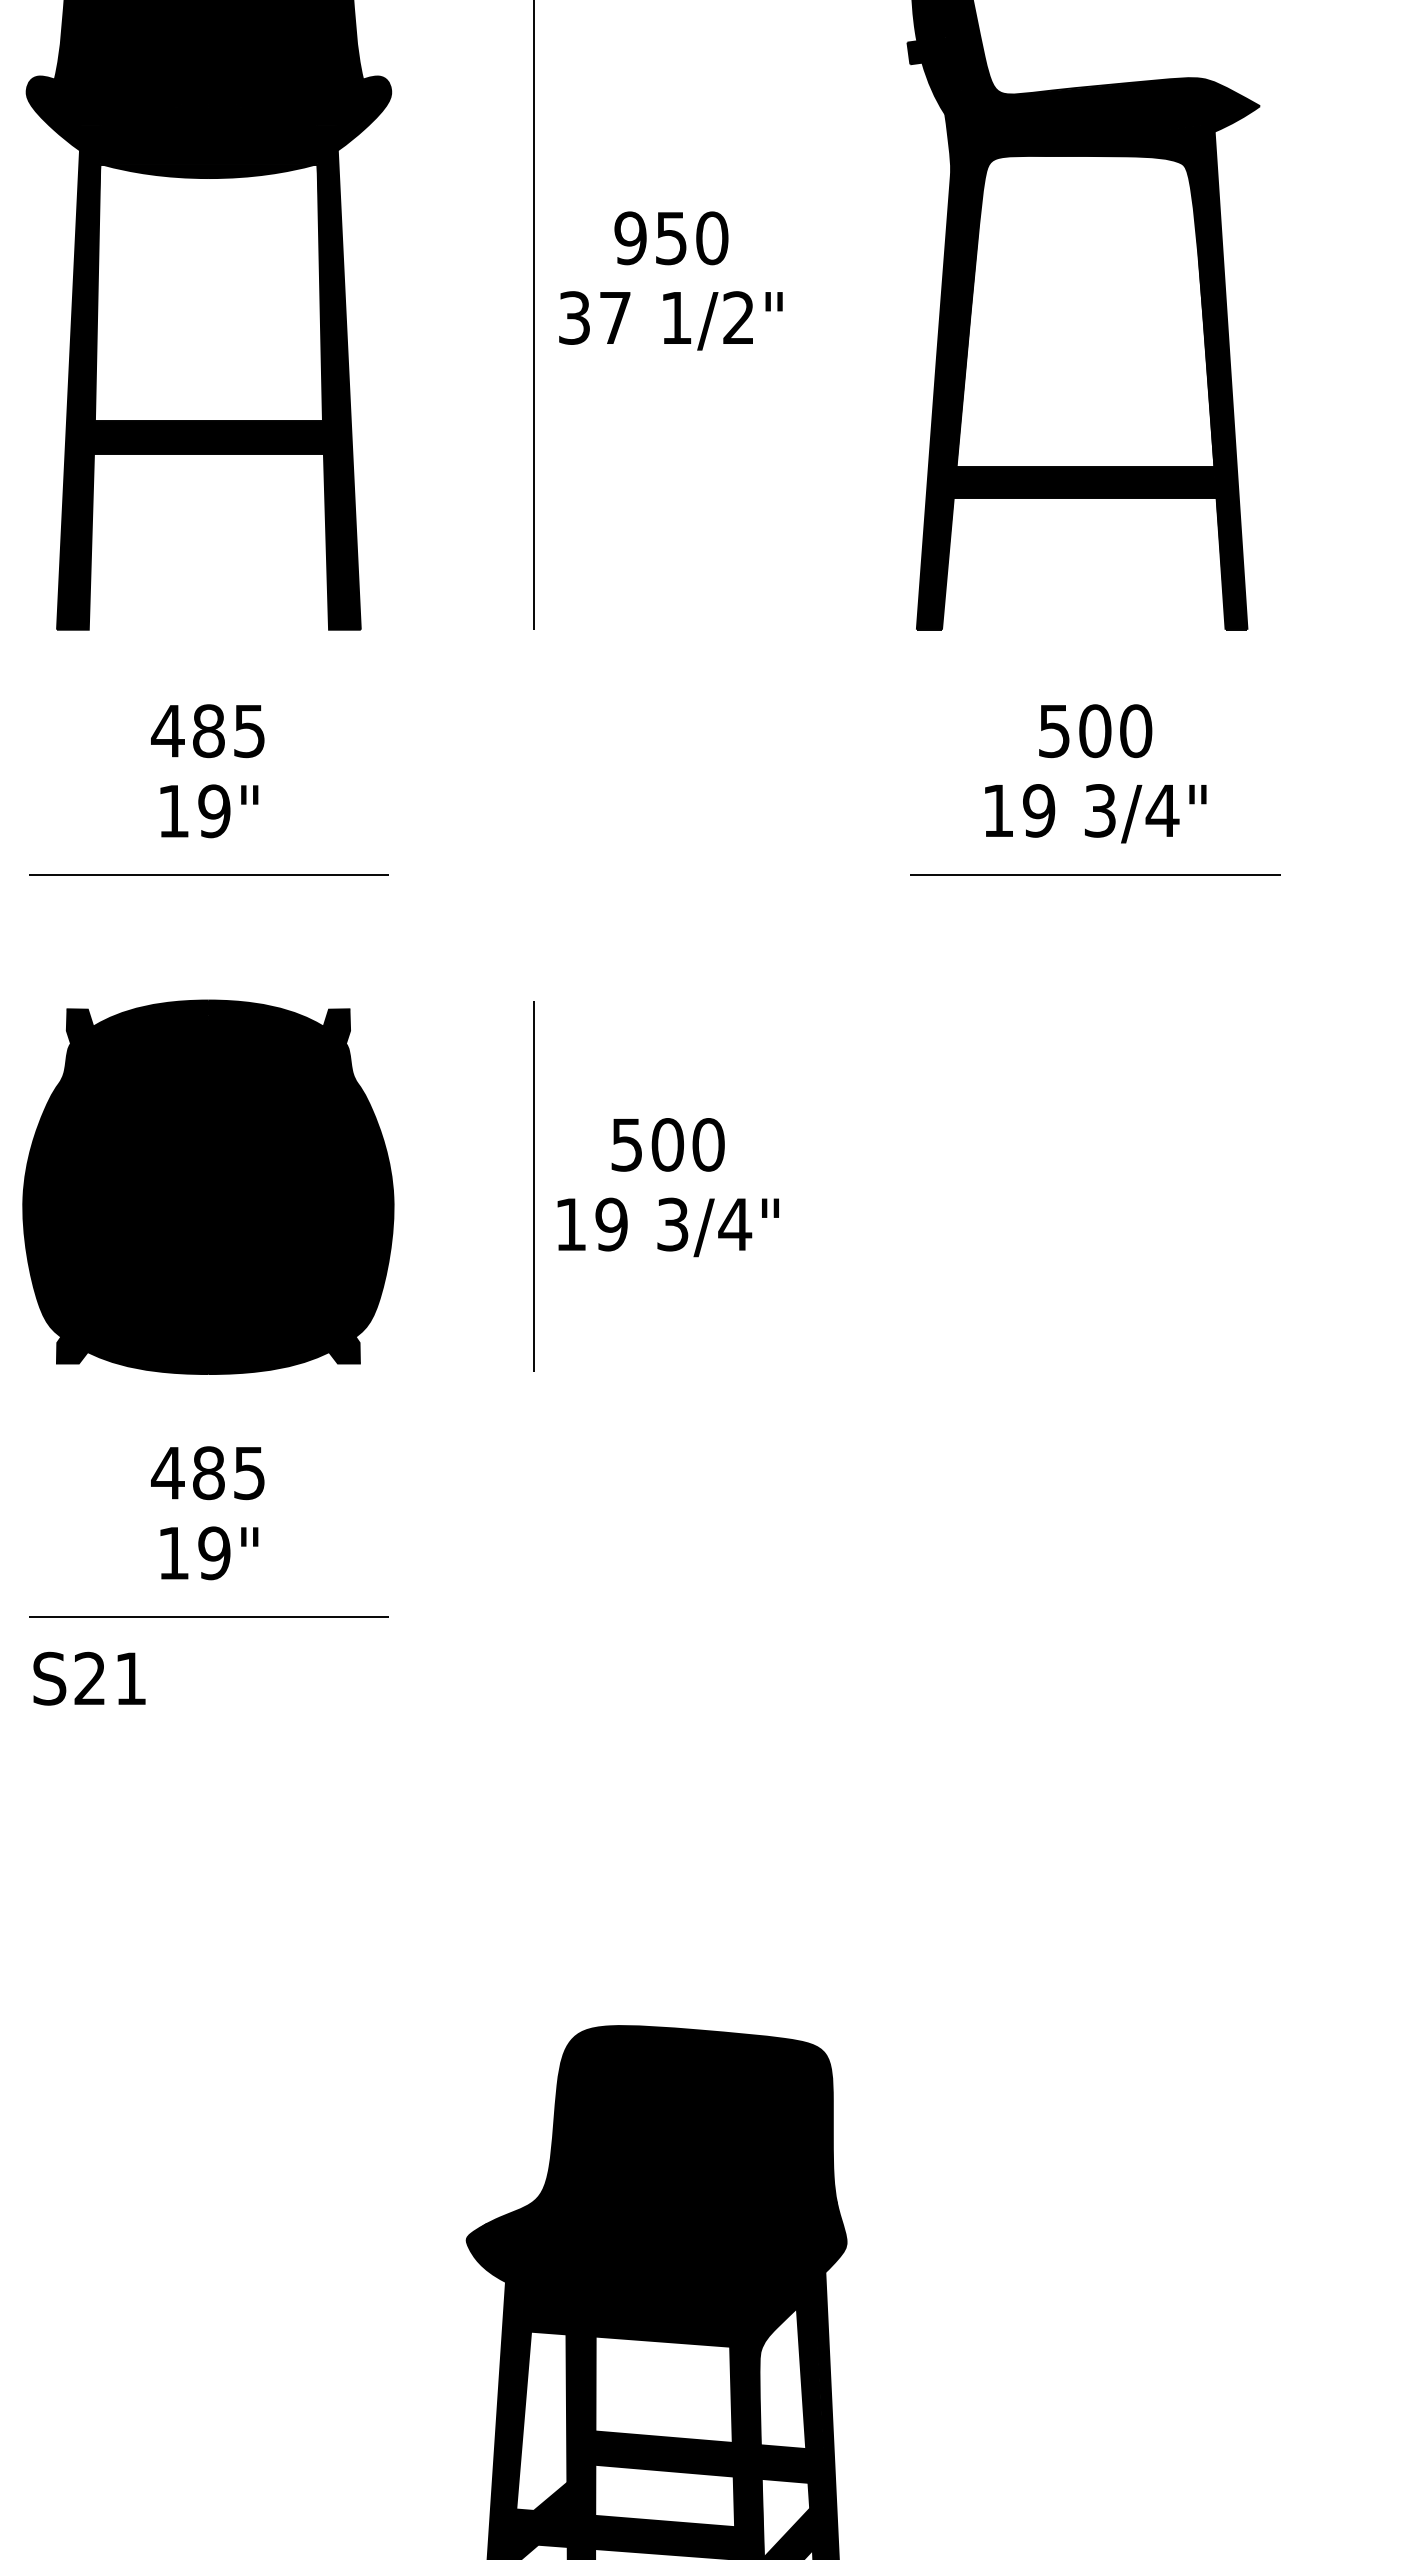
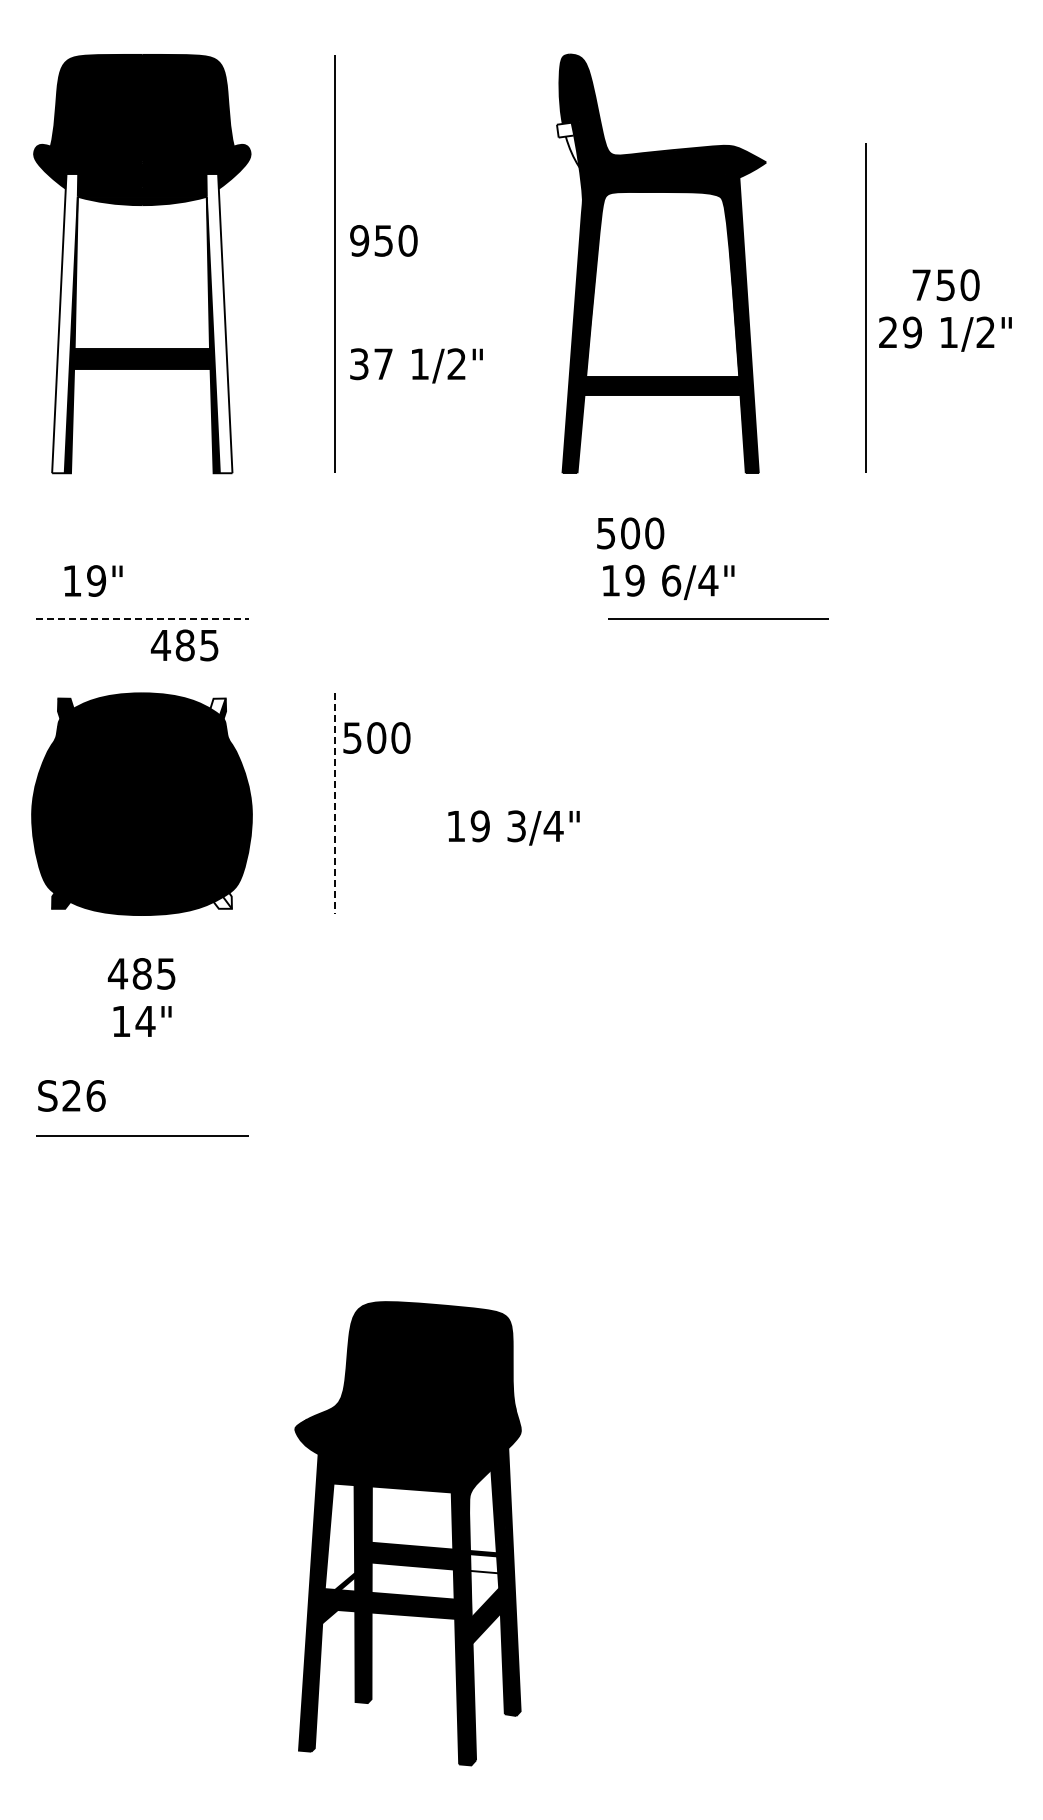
fill: (925, 75) -> (567, 144), removed
text: (670, 237) -> (383, 240), moved
text: (670, 320) -> (416, 365), moved
fill: (79, 377) -> (65, 323), removed
fill: (338, 377) -> (219, 323), removed
text: (207, 731) -> (184, 645), moved
text: (1095, 731) -> (630, 533), moved
text: (209, 810) -> (93, 580), moved
text: (1100, 810) -> (671, 580), 3/4" -> 6/4"
line: (209, 874) -> (142, 618), solid -> dashed
line: (1095, 874) -> (718, 618), moved
fill: (335, 1022) -> (217, 706), removed
text: (667, 1143) -> (376, 737), moved
line: (534, 1187) -> (335, 804), solid -> dashed
text: (667, 1226) -> (513, 827), moved
fill: (344, 1349) -> (222, 900), removed
text: (214, 1553) -> (145, 1021), 19" -> 14"
line: (209, 1615) -> (142, 1135), moved
text: (130, 1677) -> (95, 1095), S21 -> S26
fill: (785, 2466) -> (484, 1563), removed
fill: (554, 2501) -> (347, 1584), removed

